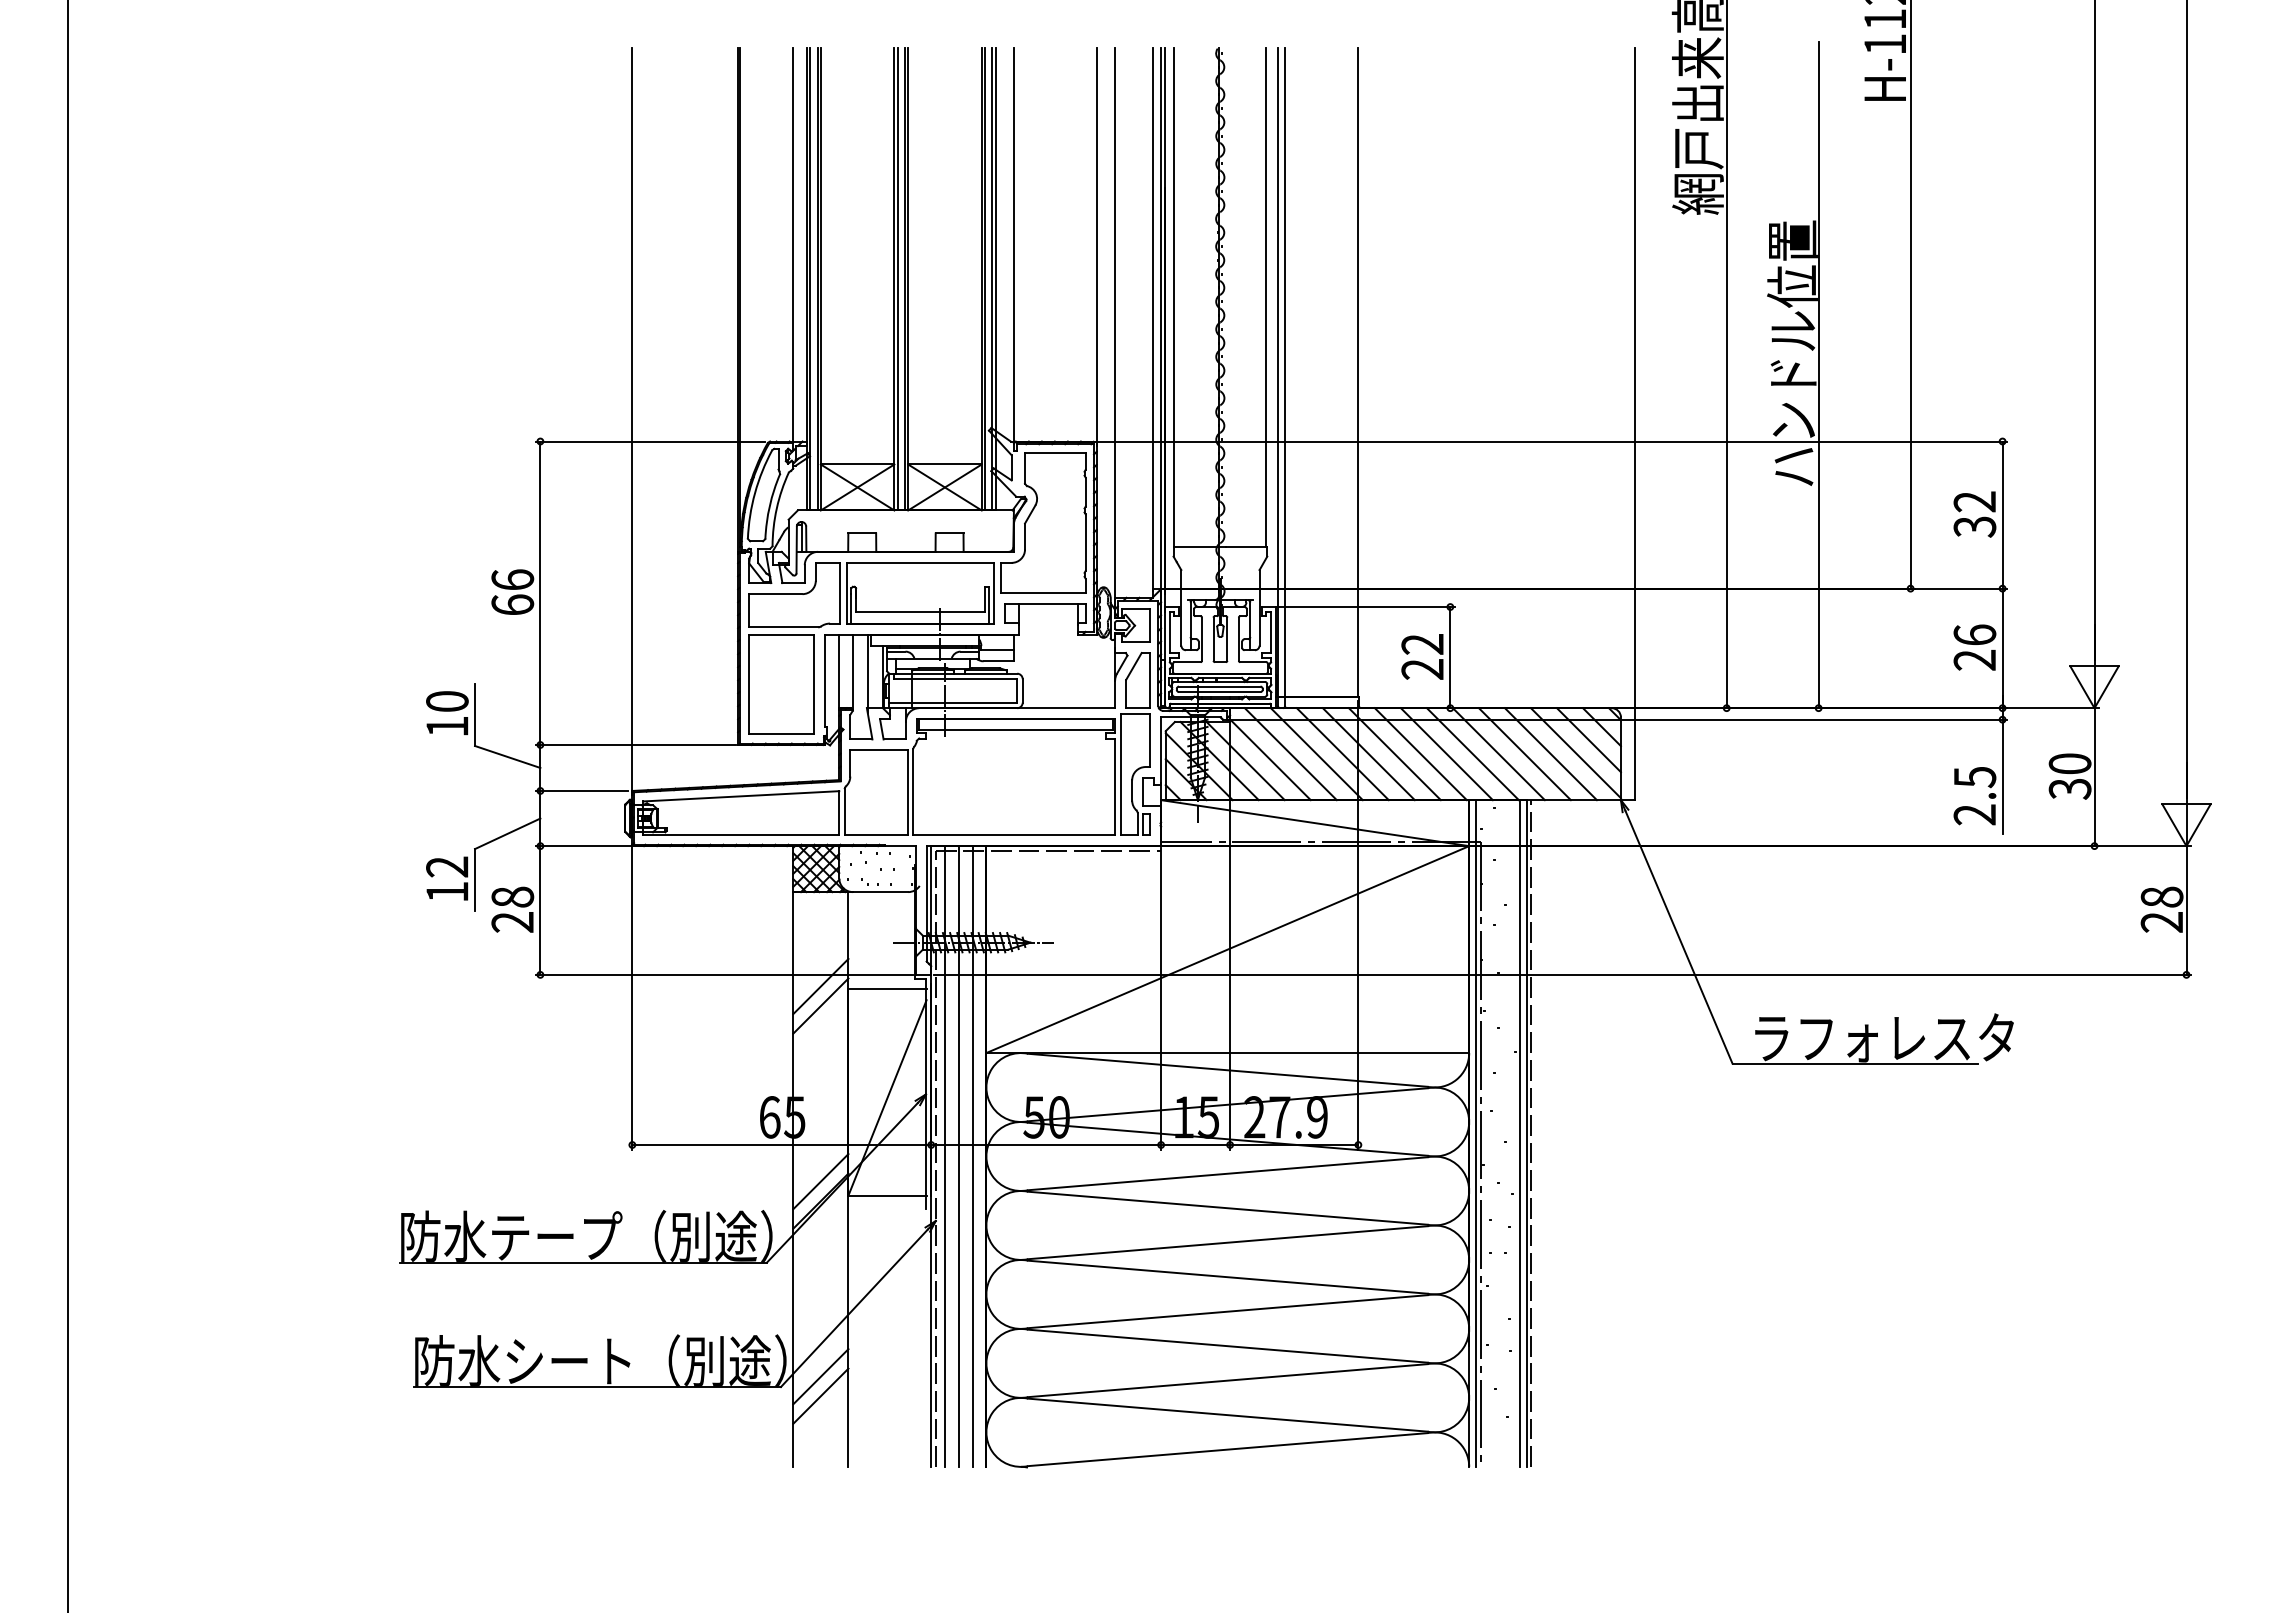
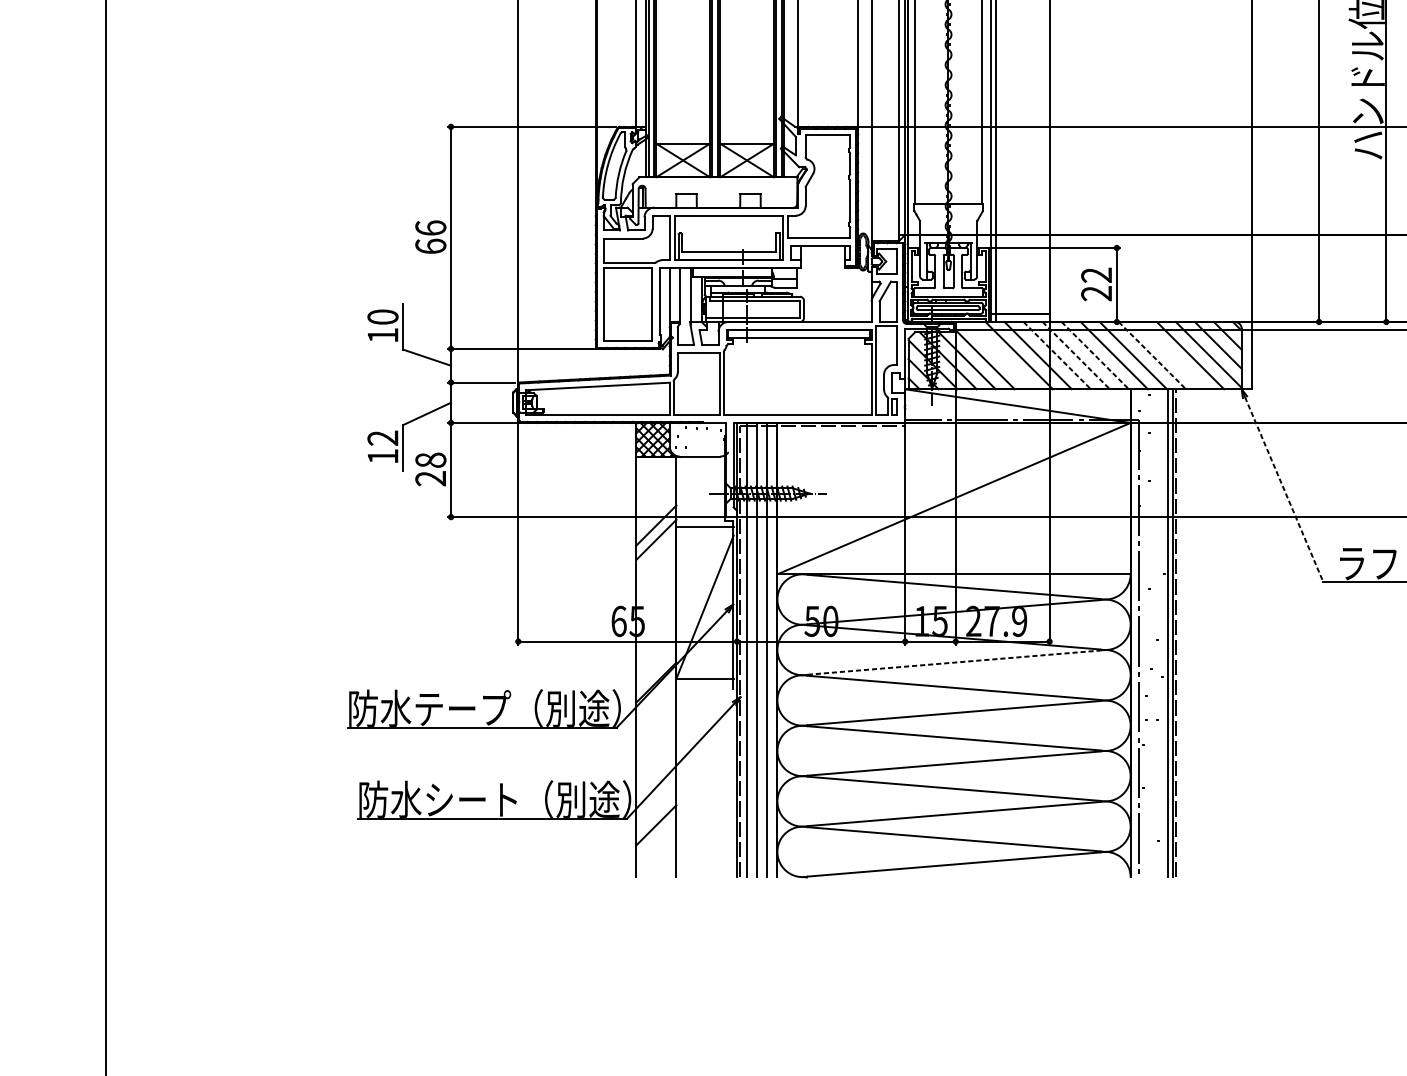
line: (1290, 754) -> (999, 355), removed
line: (1369, 754) -> (1057, 355), solid -> dashed
line: (1395, 754) -> (1076, 355), solid -> dashed
line: (1421, 754) -> (1095, 355), solid -> dashed
line: (1499, 754) -> (1152, 355), solid -> dashed
line: (1524, 754) -> (1171, 355), removed
line: (1679, 937) -> (1284, 489), solid -> dashed
line: (1476, 1133) -> (1136, 633), removed
line: (1227, 1173) -> (953, 662), solid -> dashed
line: (820, 1181) -> (656, 668), removed
line: (820, 1376) -> (656, 811), removed

